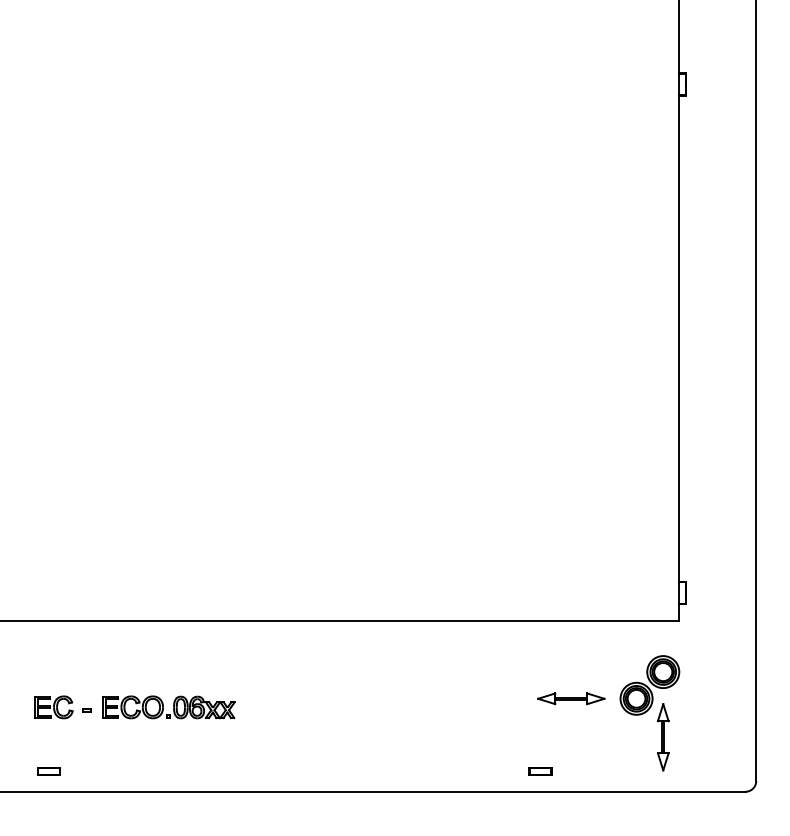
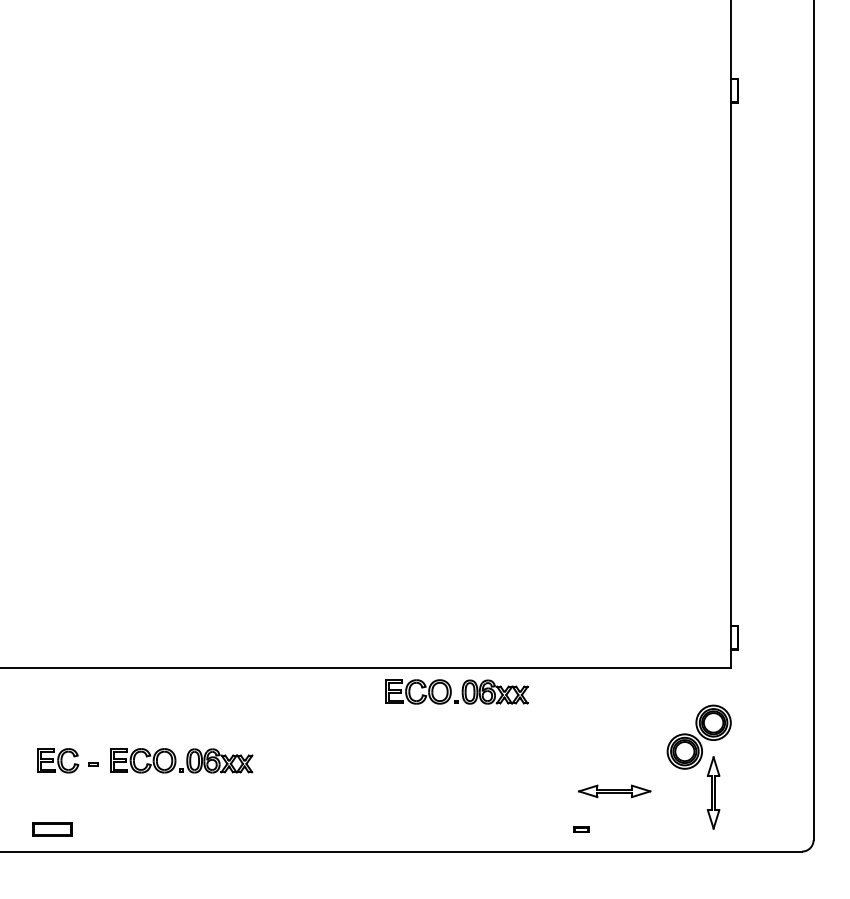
part: (424, 643) -> (456, 692), added
part: (571, 698) -> (614, 791), moved
part: (48, 771) -> (52, 829), size x1.6
part: (540, 771) -> (581, 829), size x0.6

